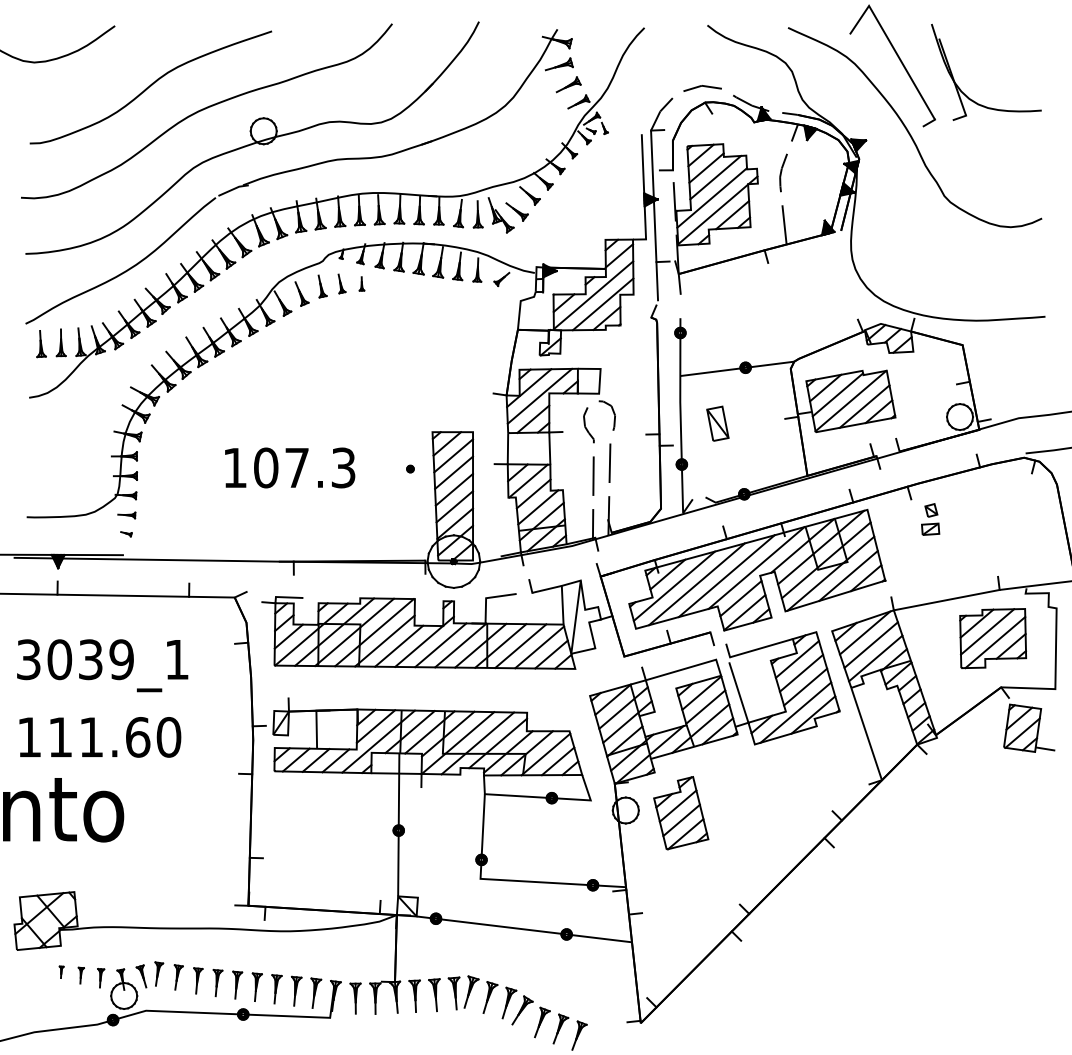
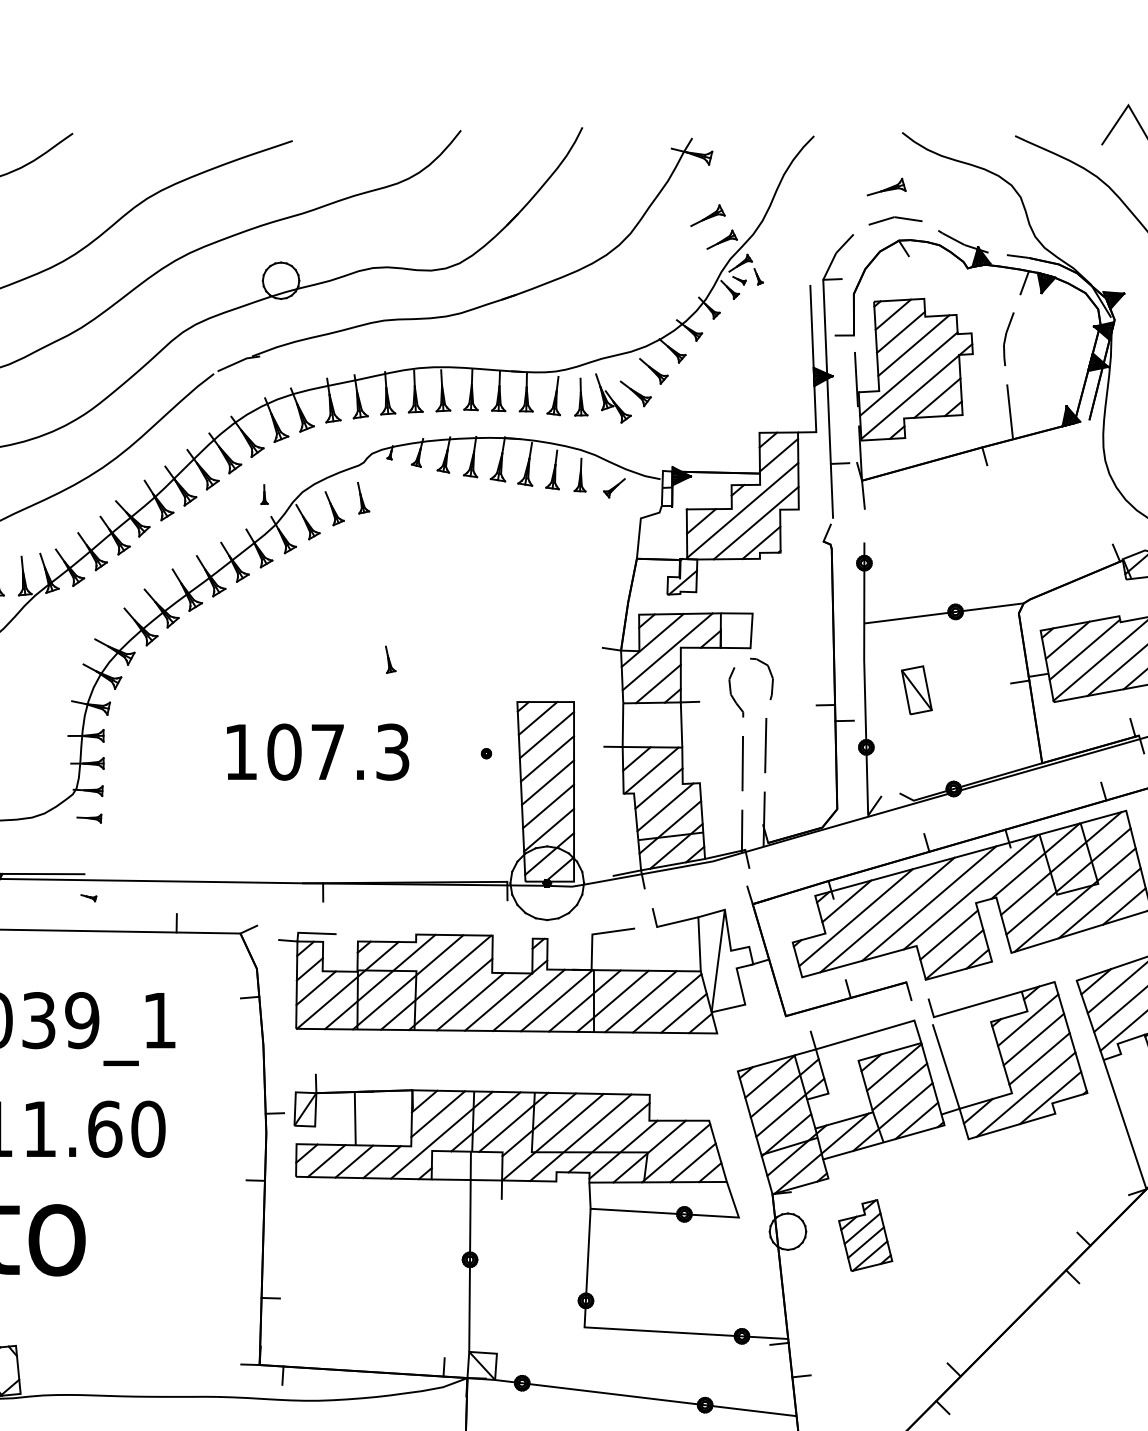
part: (558, 64) -> (885, 187), moved
part: (341, 283) -> (389, 659), moved
part: (361, 283) -> (263, 493), moved
part: (126, 534) -> (88, 898), moved
part: (681, 813) -> (865, 1235), size x0.7

